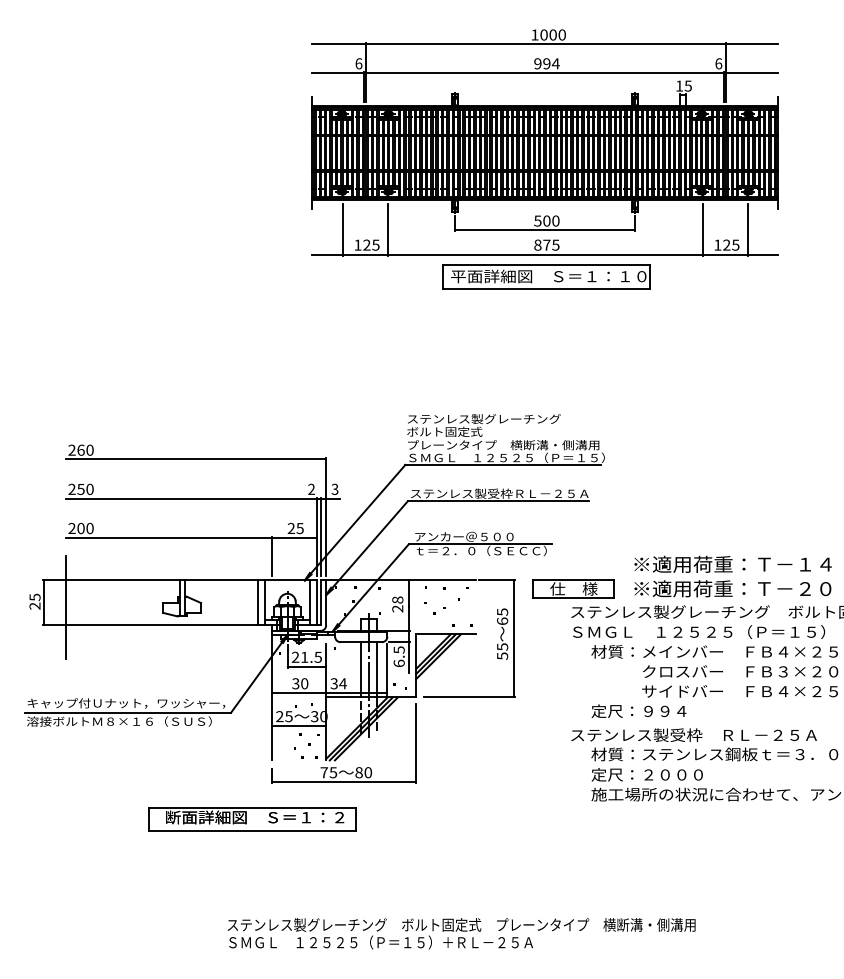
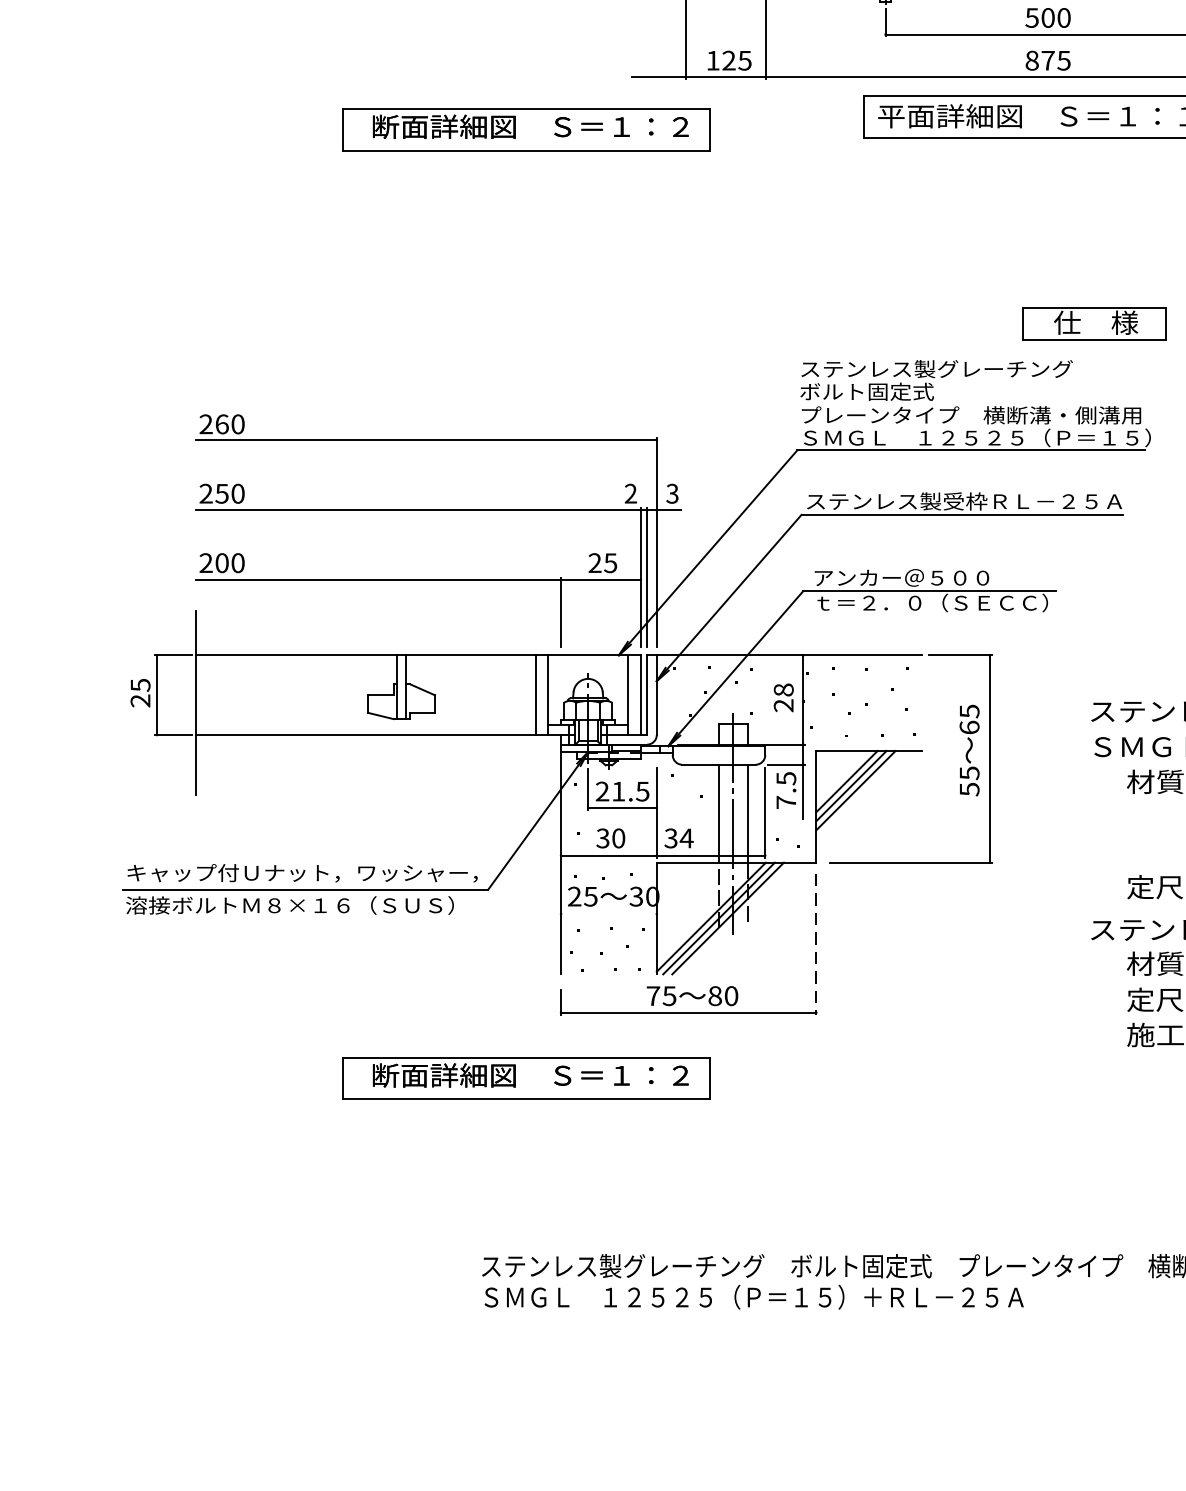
part: (252, 284) -> (526, 130), added
part: (573, 588) -> (1095, 321), moved
text: (398, 663) -> (785, 802), 6.5 -> 7.5
line: (299, 726) -> (609, 914), removed
line: (416, 743) -> (816, 944), solid -> dashed

